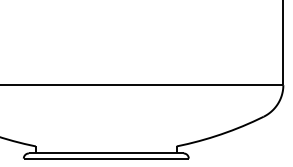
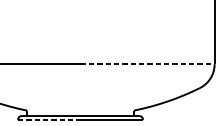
line: (194, 84) -> (147, 63), solid -> dashed
line: (65, 158) -> (49, 119), solid -> dashed

